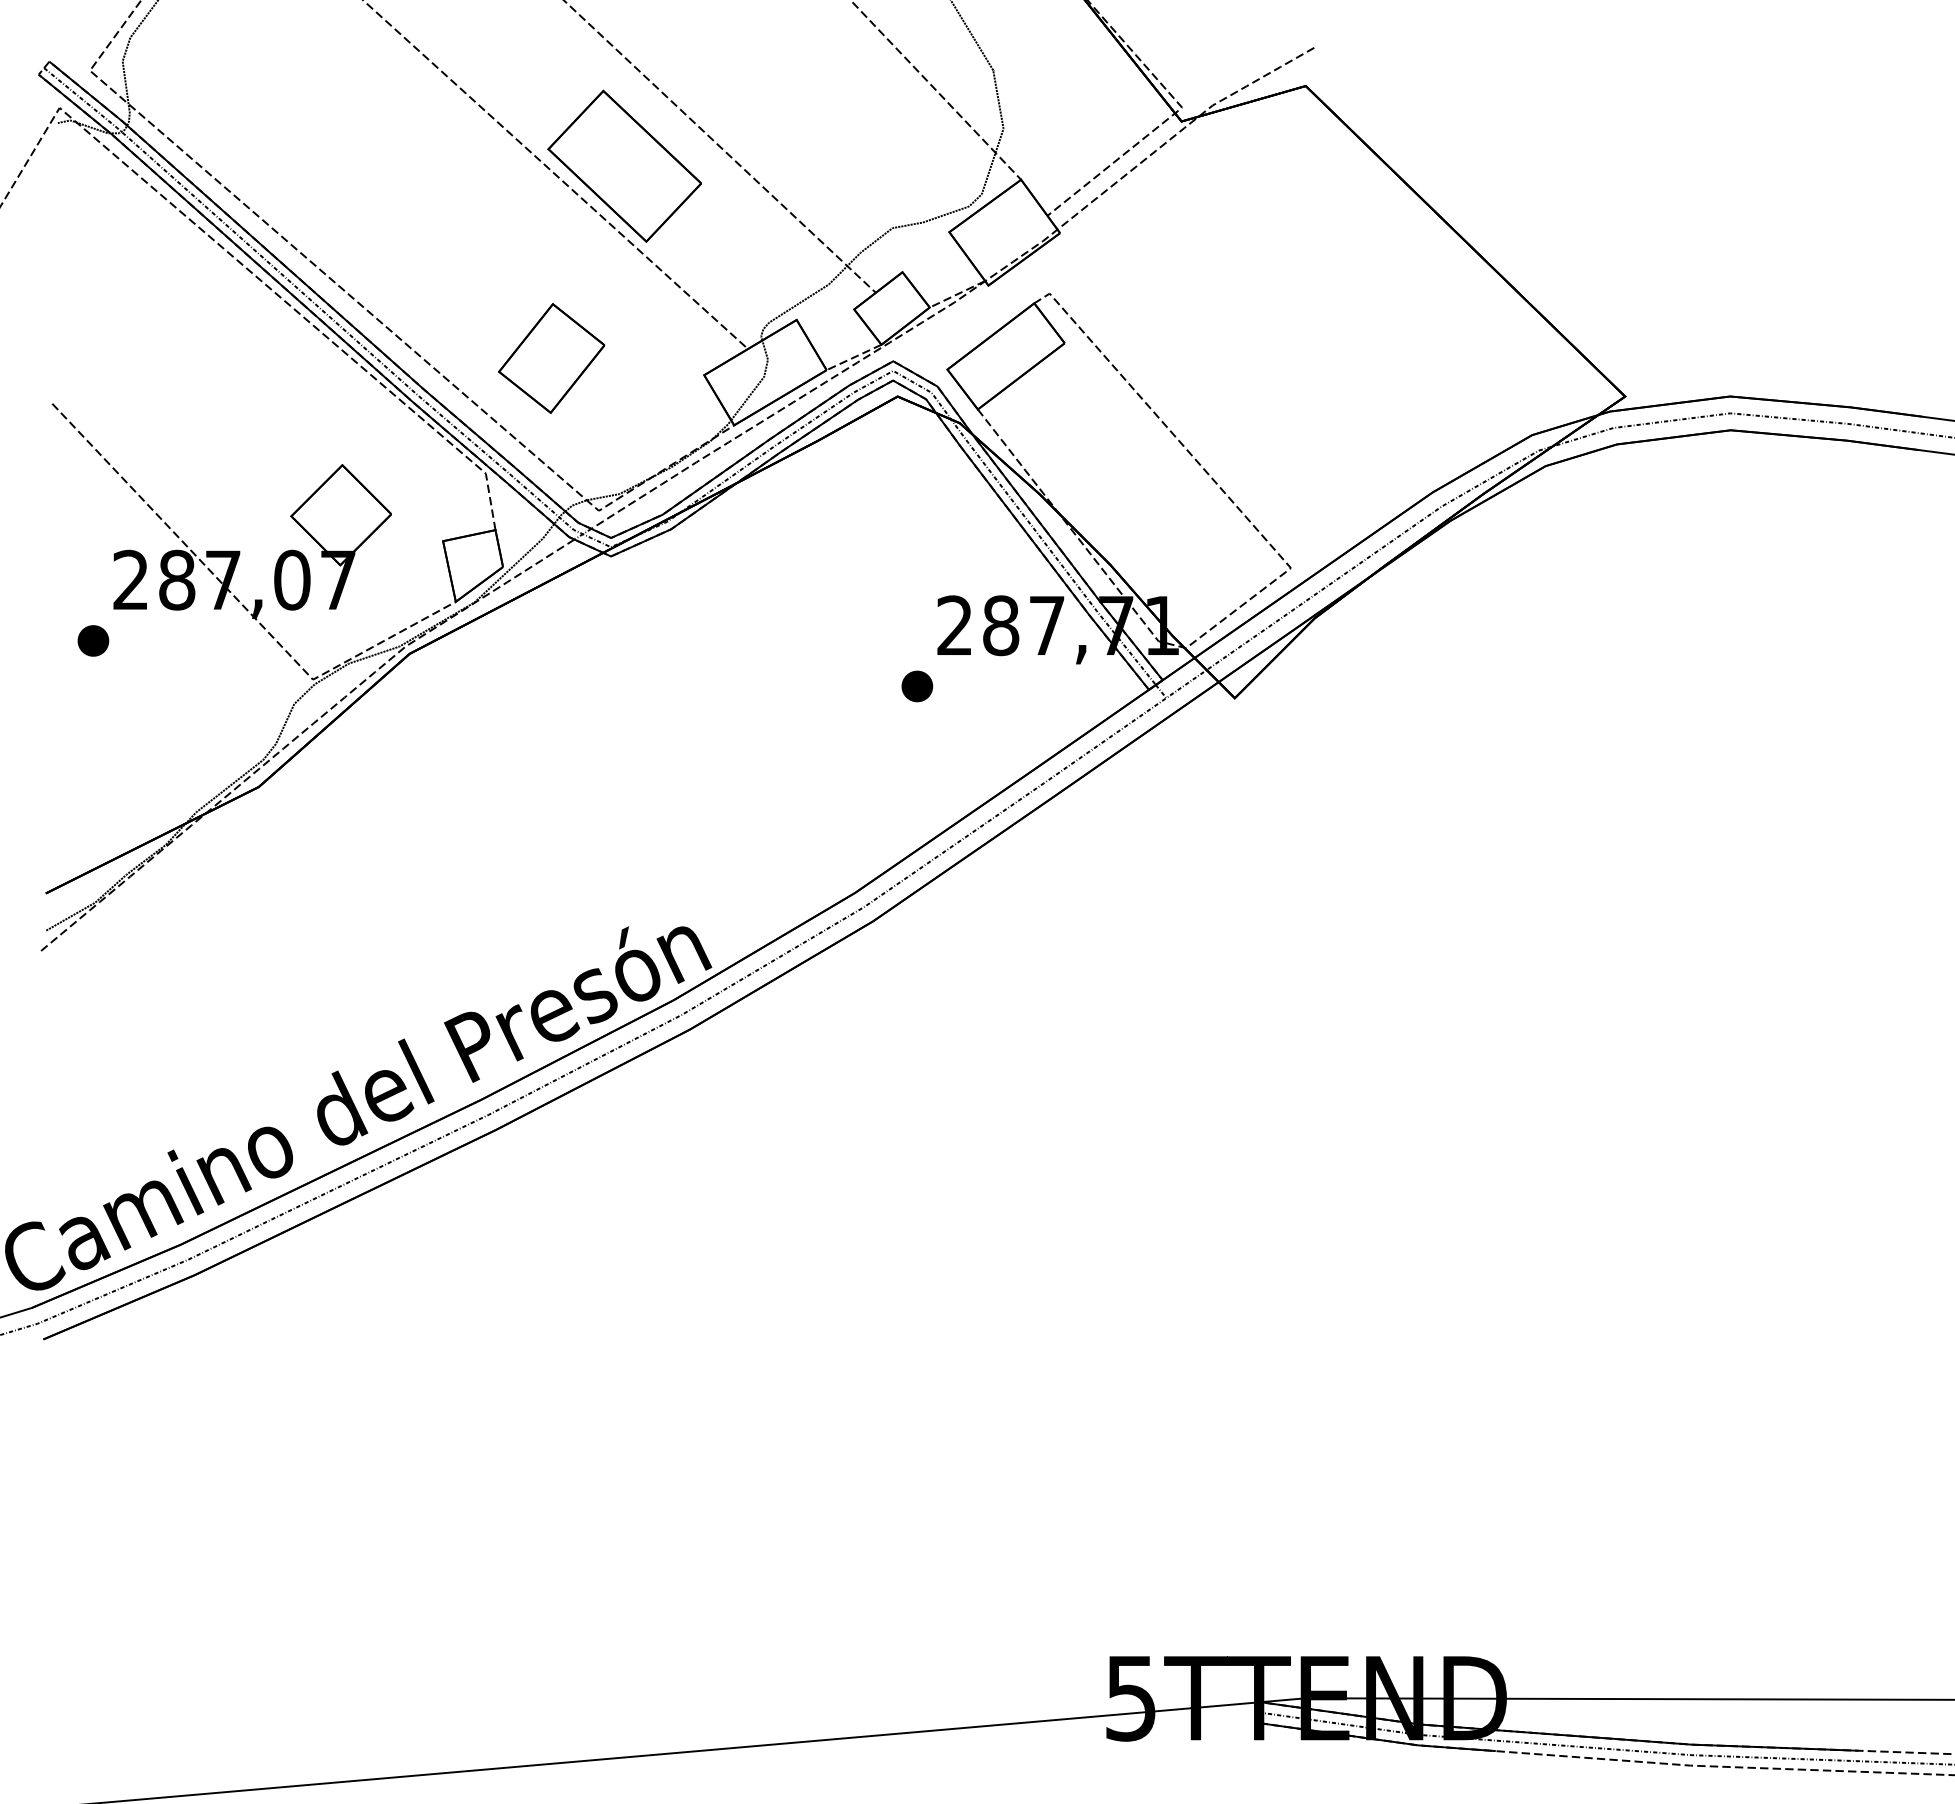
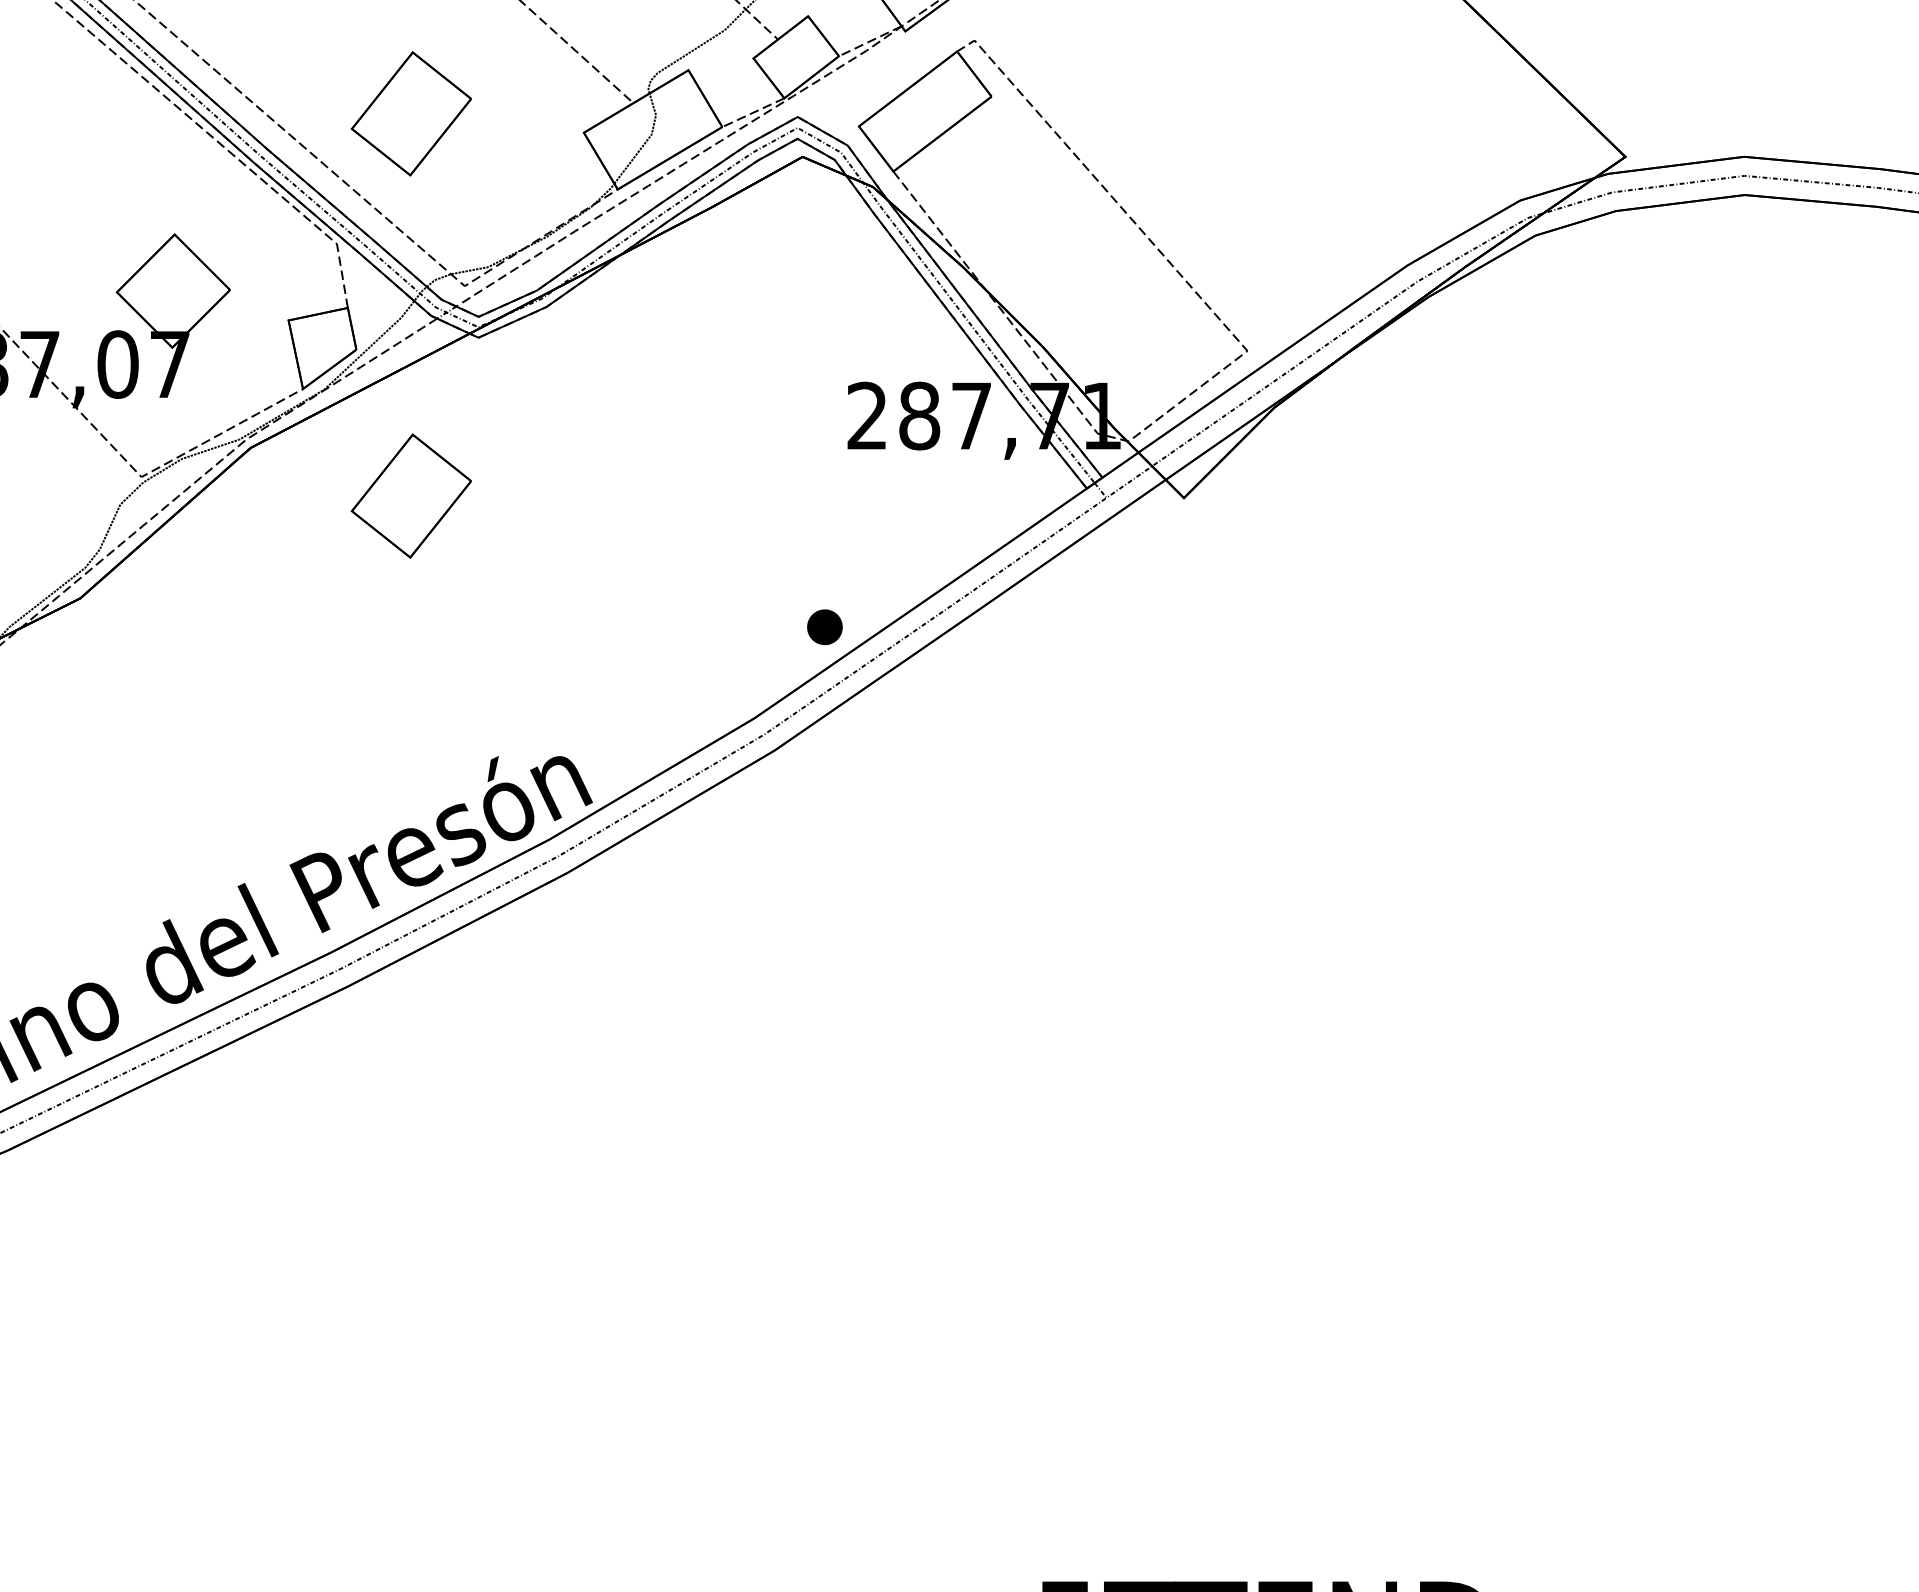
part: (917, 686) -> (825, 627), moved
part: (551, 696) -> (411, 496), added

